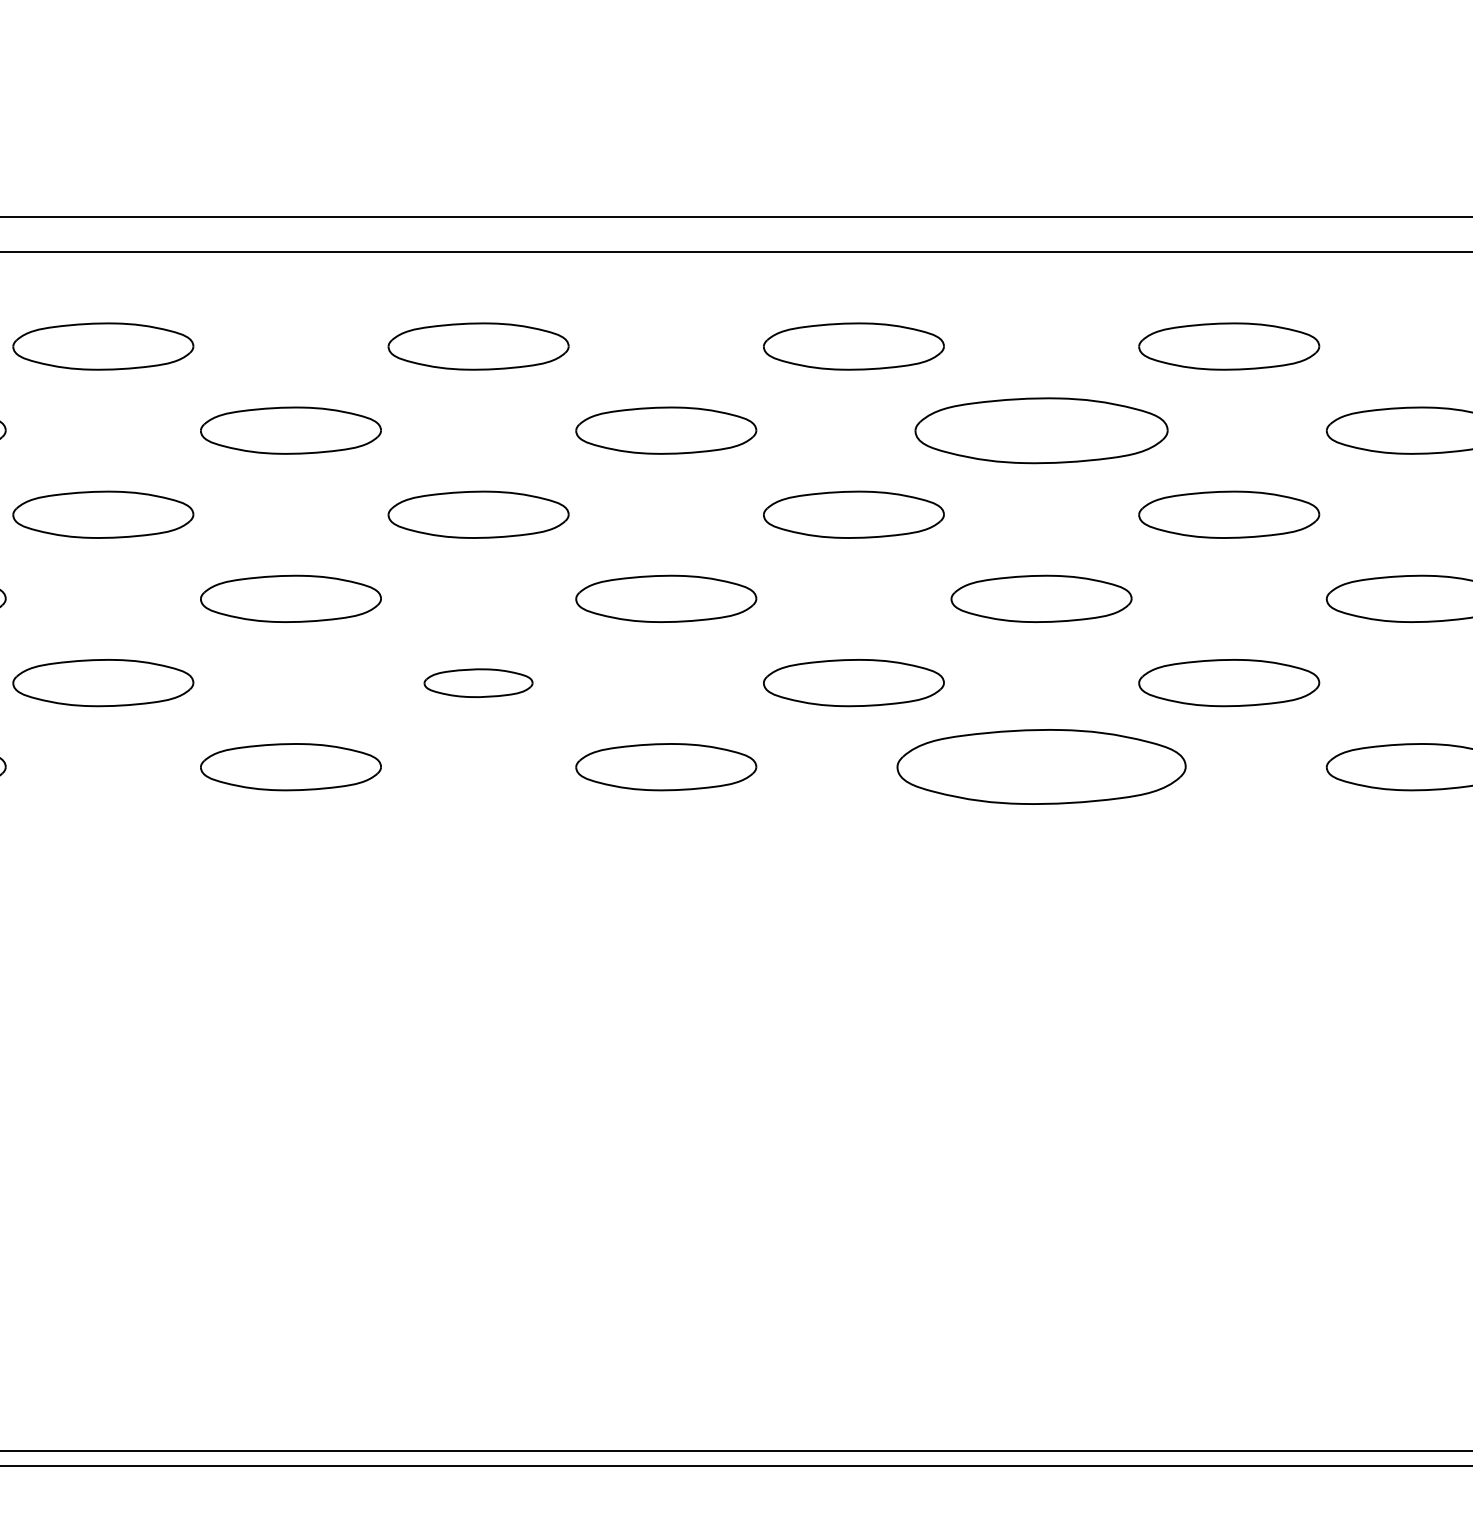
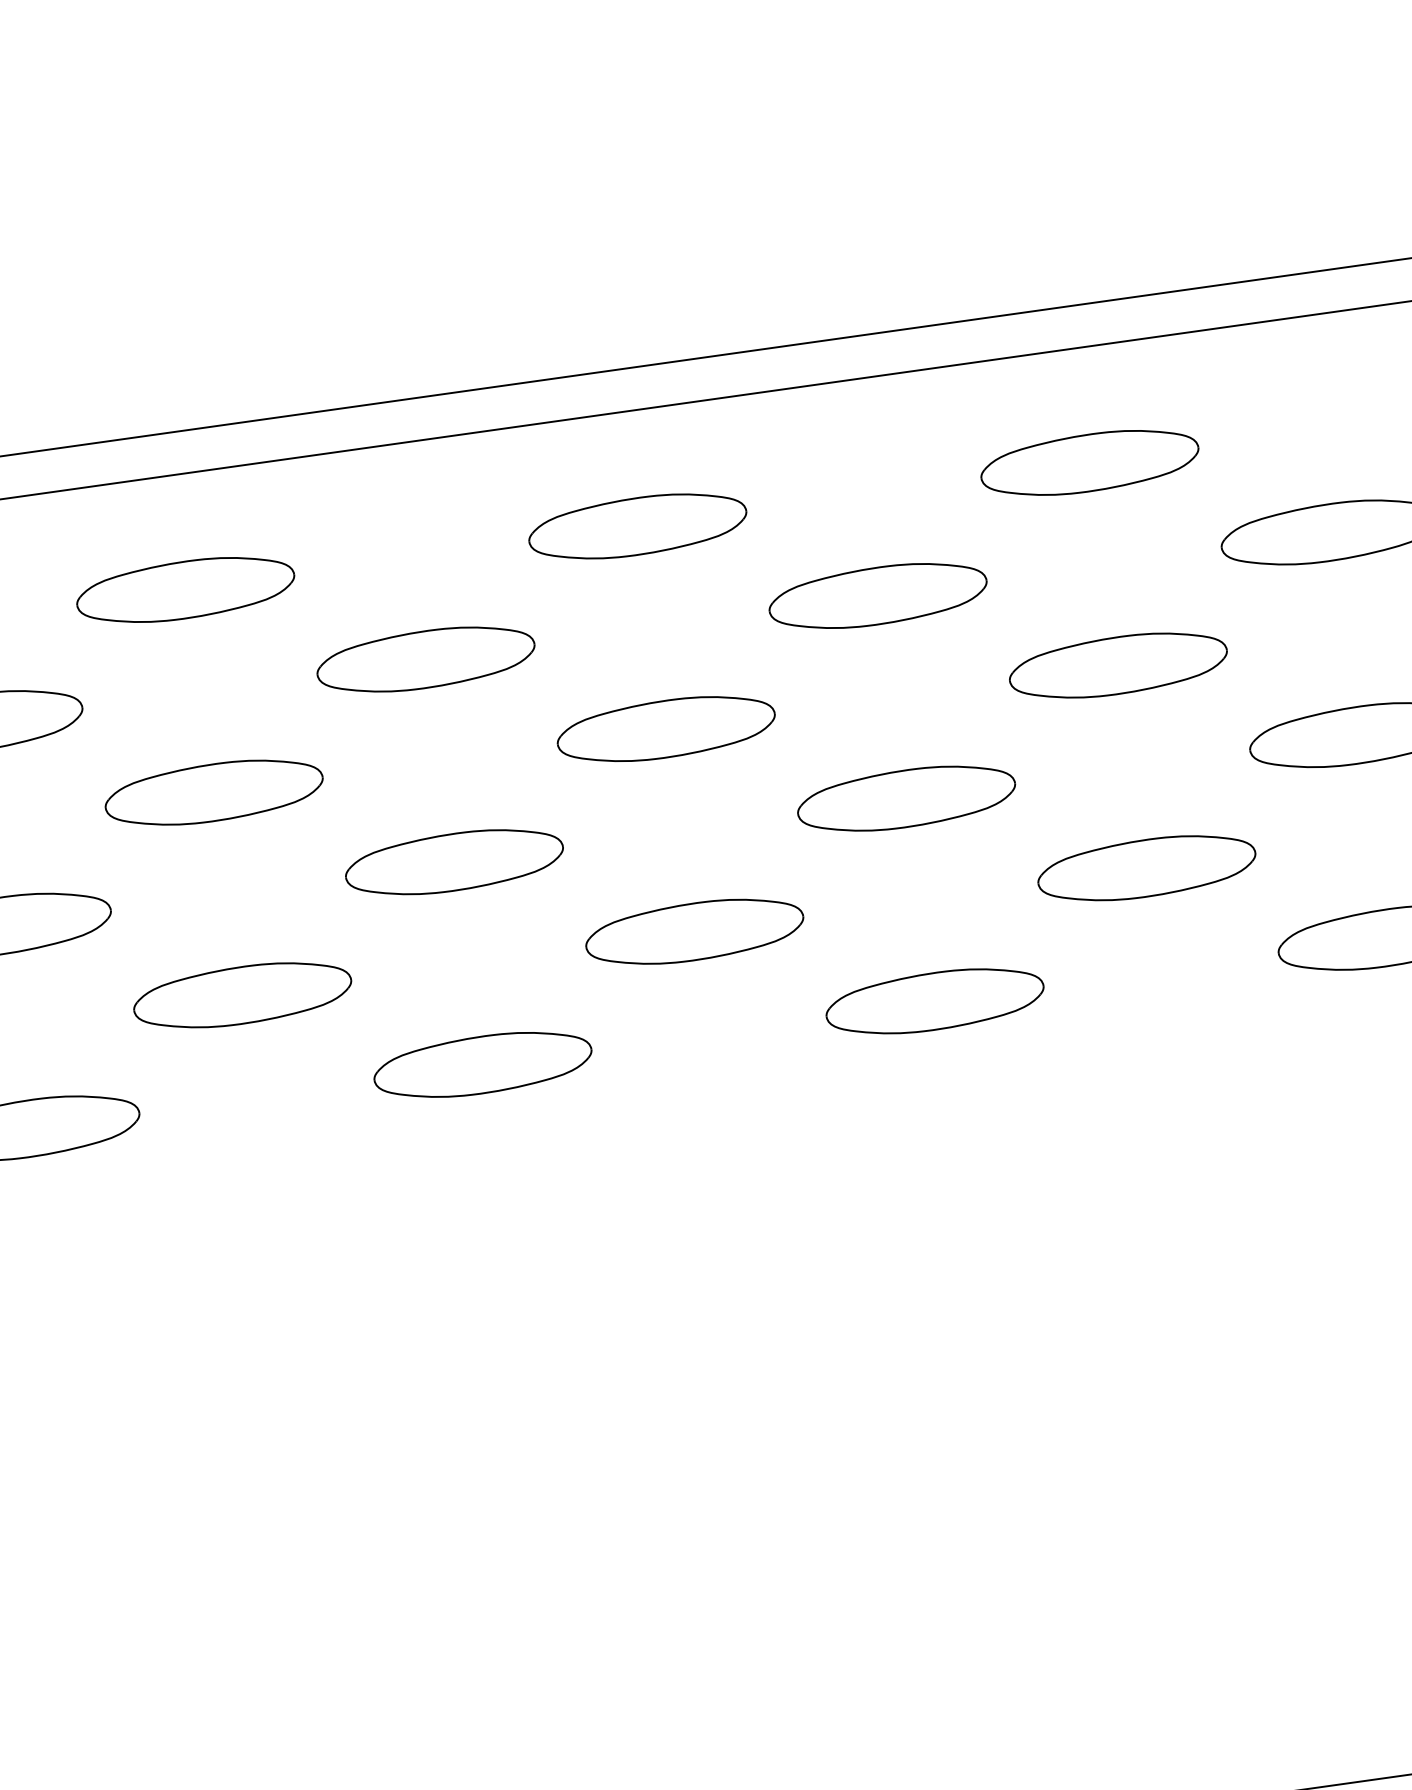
part: (1041, 430) -> (878, 595), size x0.71
part: (478, 683) -> (242, 995), size x1.67
part: (1041, 767) -> (935, 1001), size x0.62

